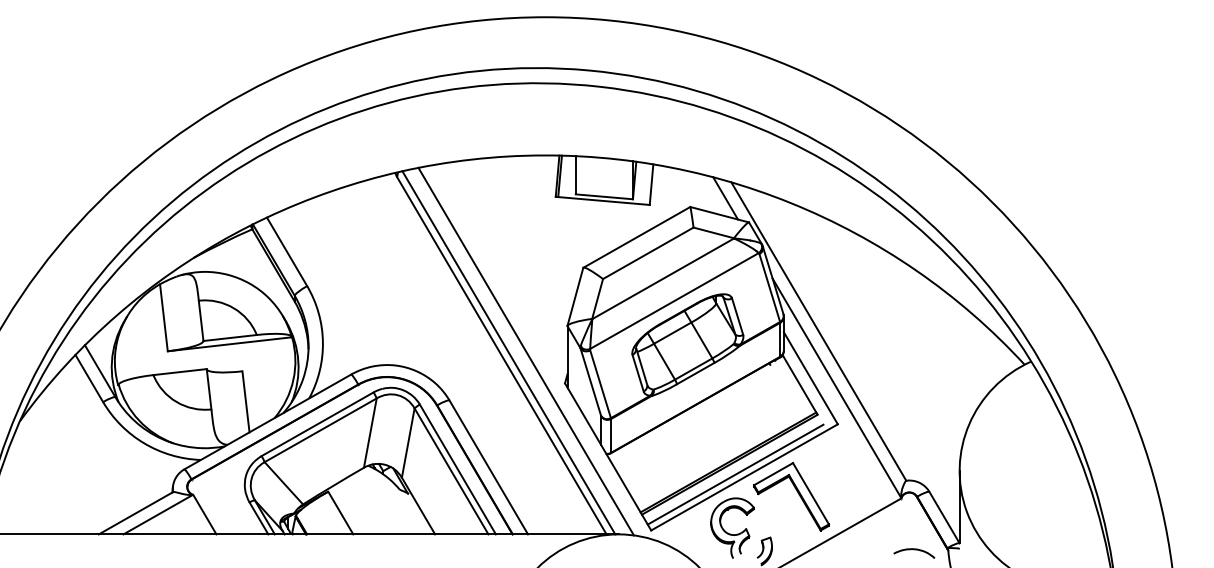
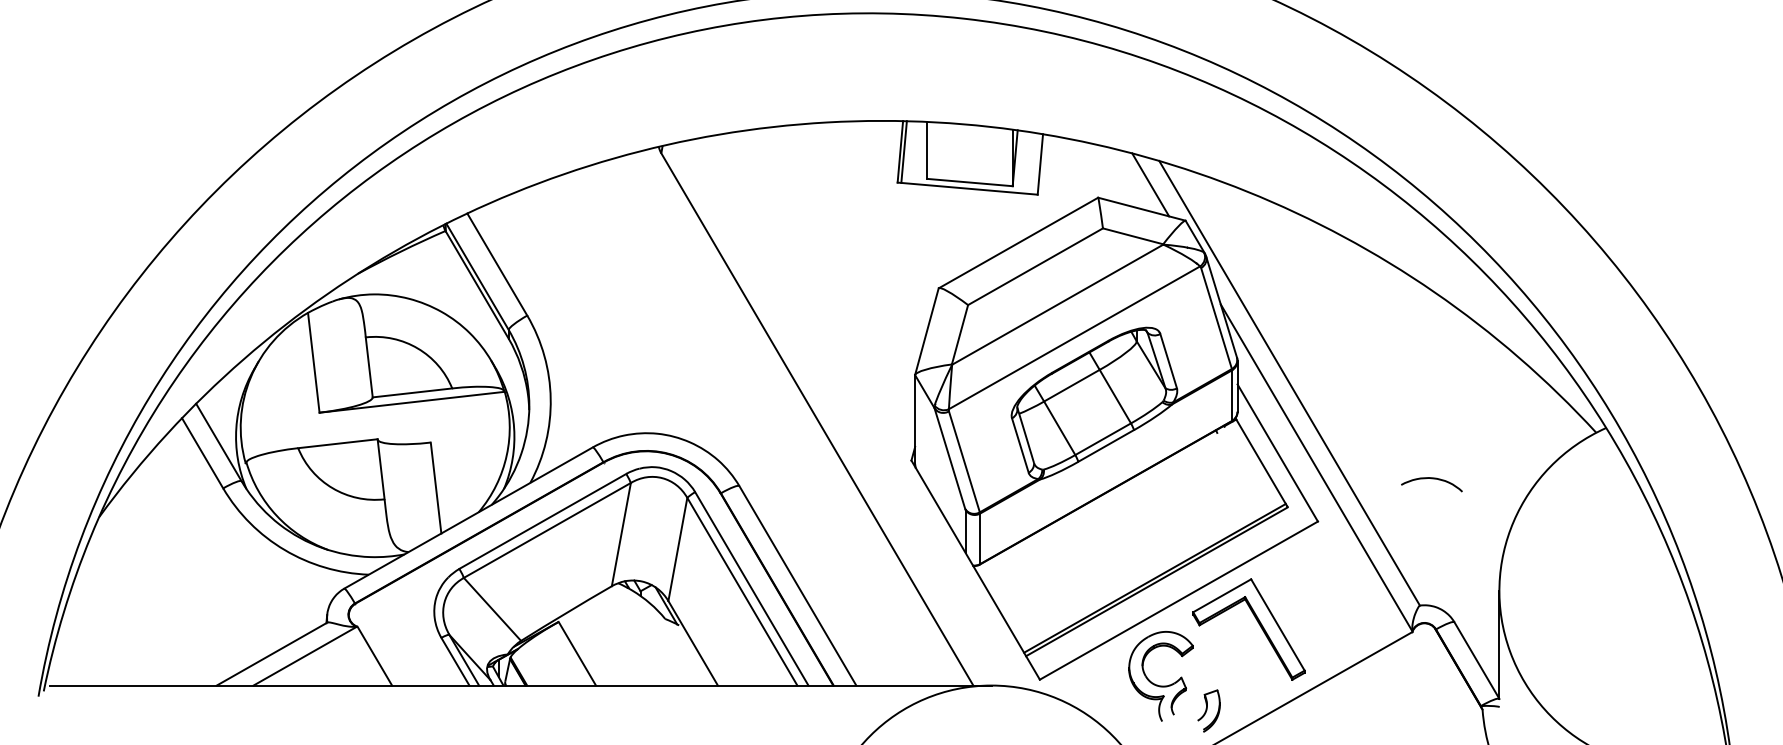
line: (525, 351) -> (852, 413), removed
line: (508, 352) -> (827, 414), removed
line: (735, 474) -> (1165, 596), removed
curve: (914, 550) -> (1432, 480), moved

